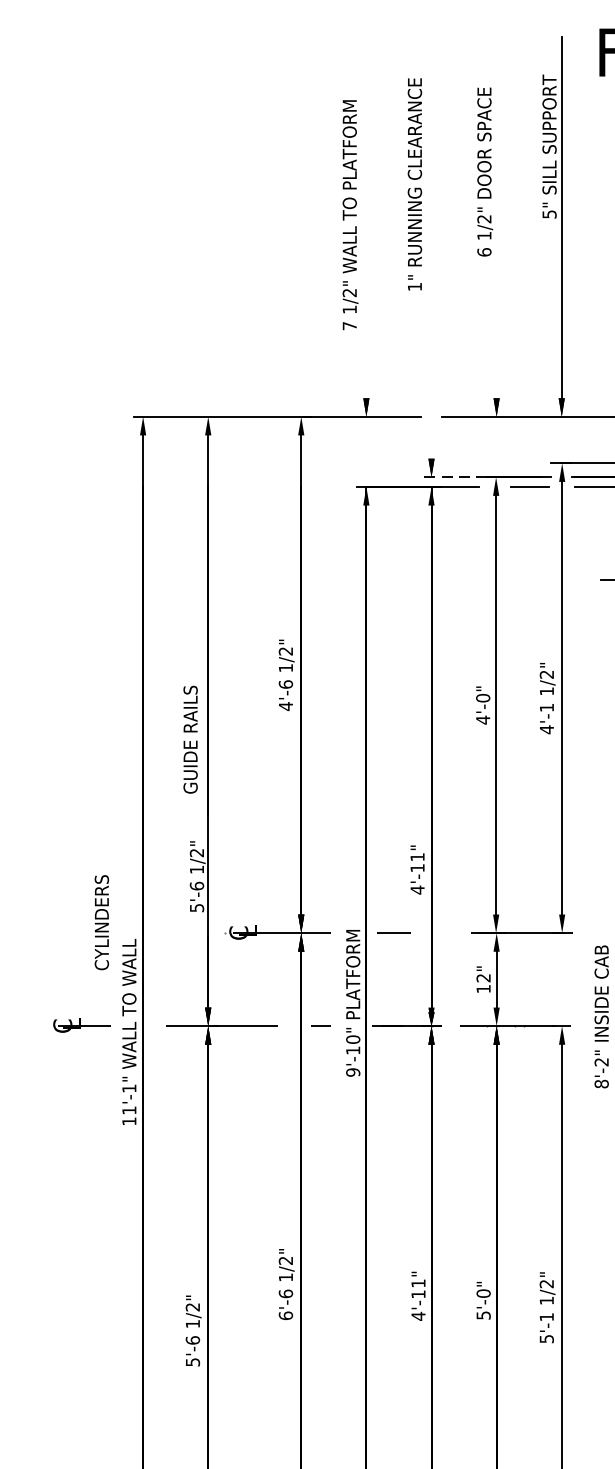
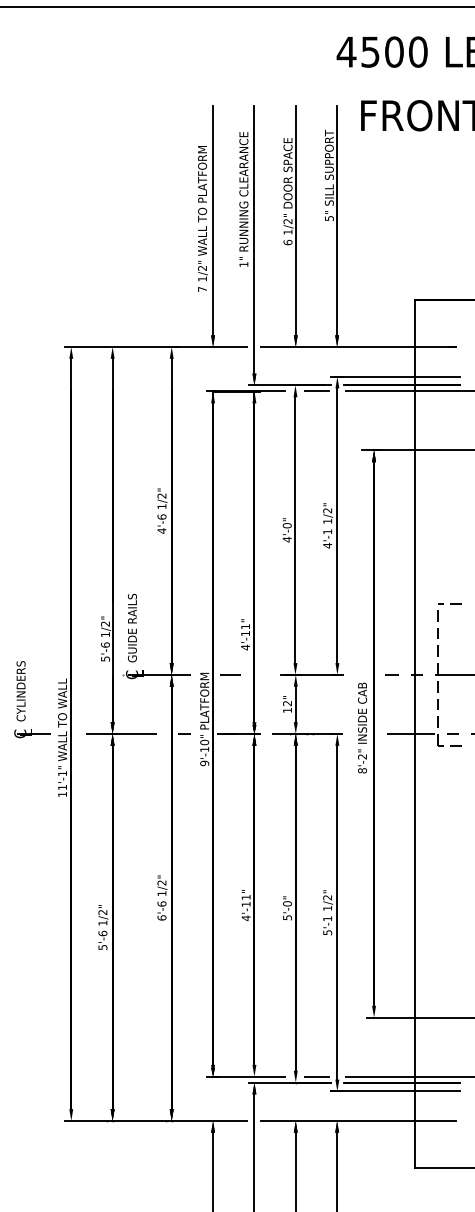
line: (367, 217) -> (213, 220), added
line: (496, 217) -> (295, 220), added
line: (431, 247) -> (254, 239), added
line: (455, 477) -> (269, 385), dashed -> solid
text: (190, 738) -> (132, 627), moved
text: (100, 923) -> (20, 691), moved

